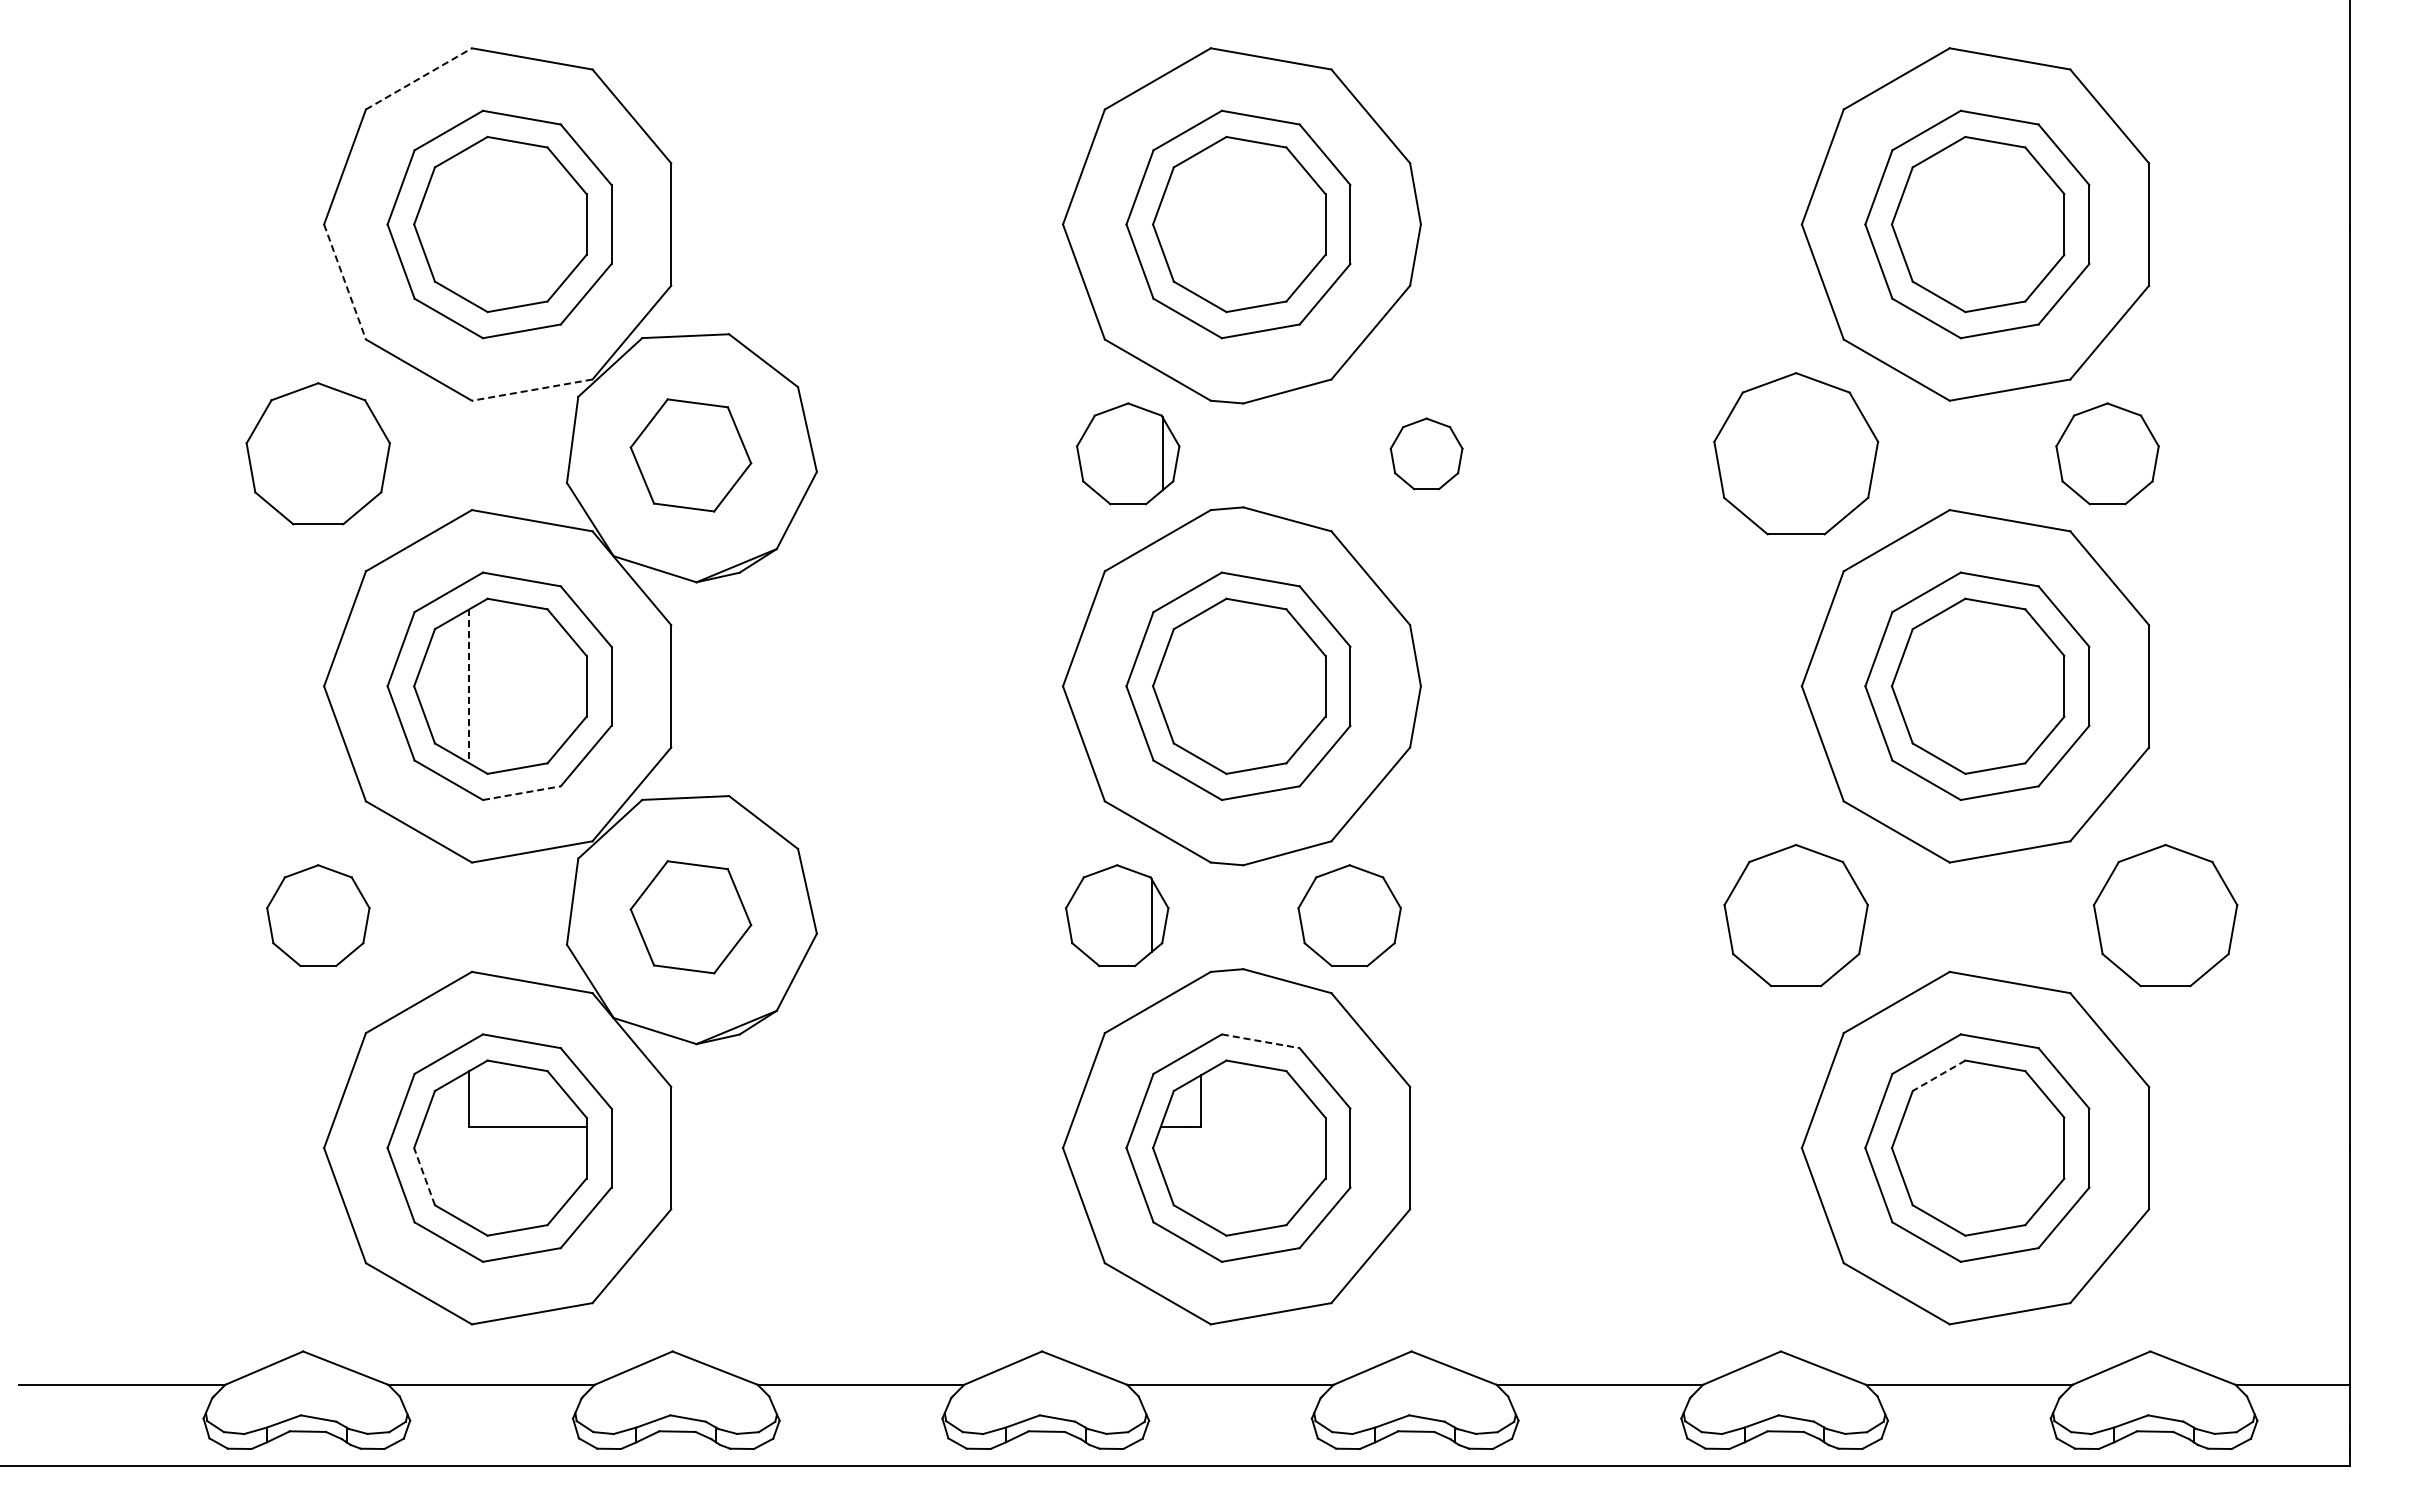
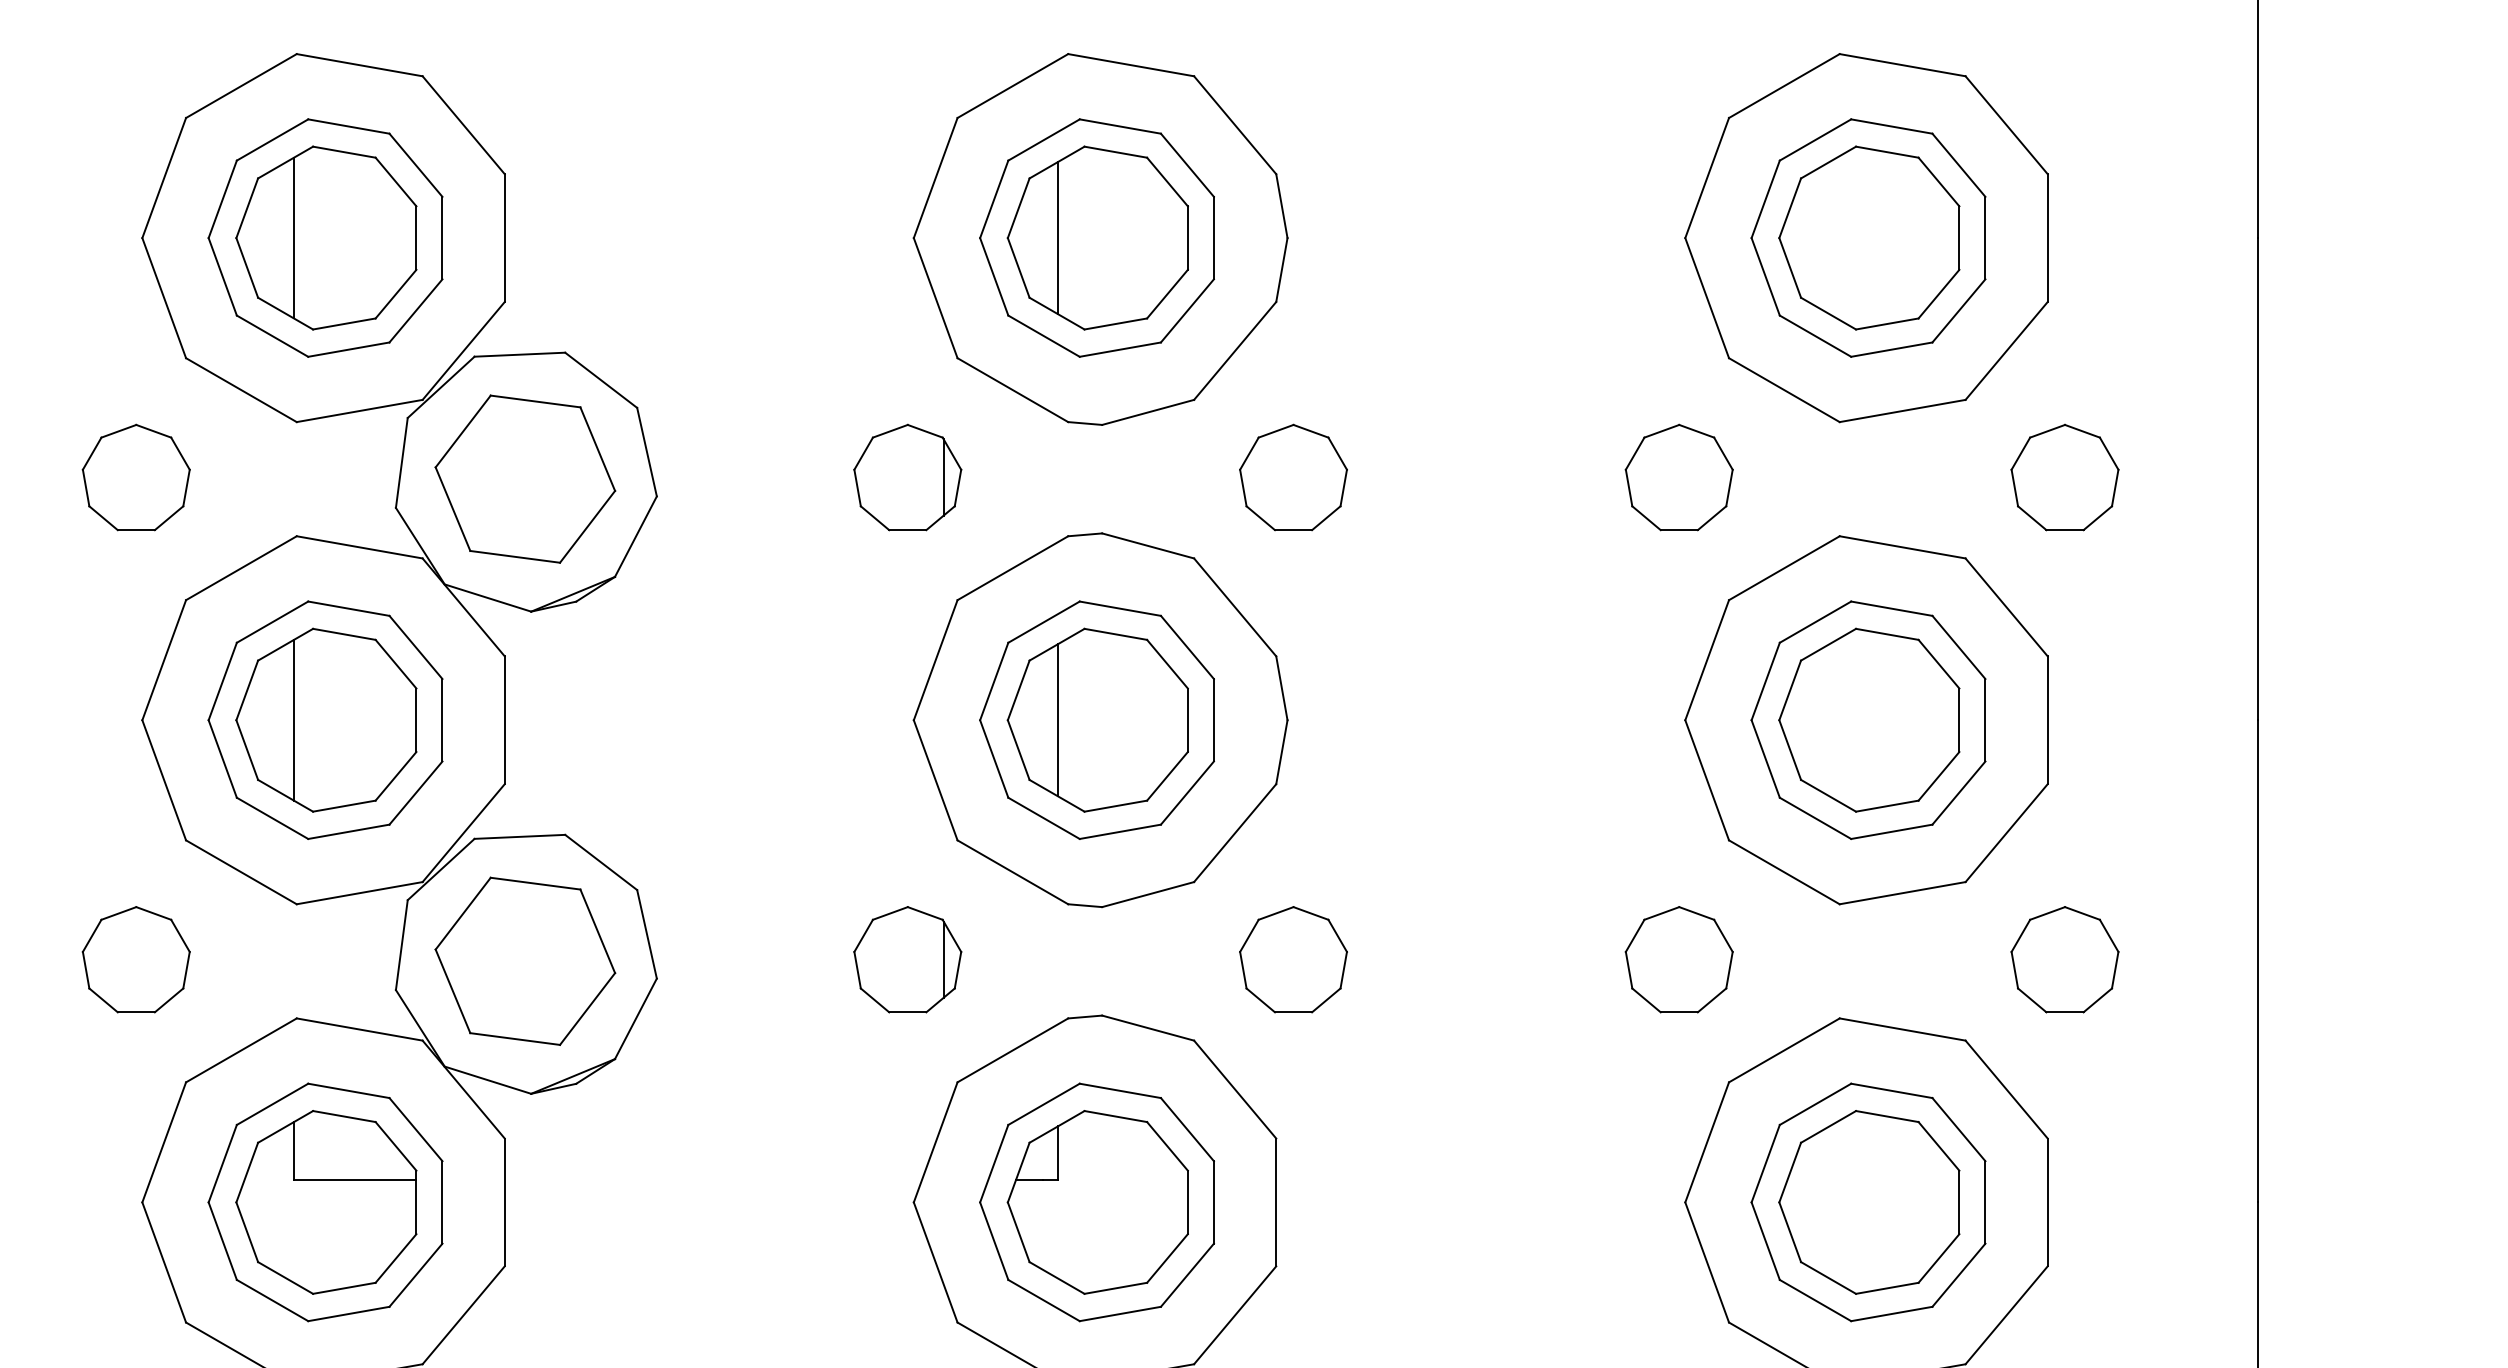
line: (419, 78) -> (241, 85), dashed -> solid
line: (469, 224) -> (294, 238), added
line: (1201, 224) -> (1058, 238), added
line: (345, 282) -> (164, 298), dashed -> solid
line: (531, 390) -> (358, 411), dashed -> solid
part: (318, 453) -> (136, 477), size x0.71
part: (1128, 453) -> (908, 477), moved
part: (1426, 453) -> (1293, 477), size x1.43
part: (1795, 453) -> (1678, 477), size x0.62
part: (2107, 453) -> (2064, 477), moved
part: (690, 455) -> (524, 479), size x1.43
line: (469, 686) -> (294, 720), dashed -> solid
line: (1201, 686) -> (1058, 720), added
line: (522, 793) -> (349, 832), dashed -> solid
part: (1117, 915) -> (908, 959), moved
part: (1349, 915) -> (1293, 959), moved
part: (1795, 915) -> (1678, 959), size x0.71
part: (2165, 915) -> (2064, 959), size x0.71
part: (690, 917) -> (524, 961), size x1.43
line: (1261, 1041) -> (1121, 1091), dashed -> solid
line: (1938, 1076) -> (1827, 1127), dashed -> solid
line: (424, 1176) -> (247, 1232), dashed -> solid

